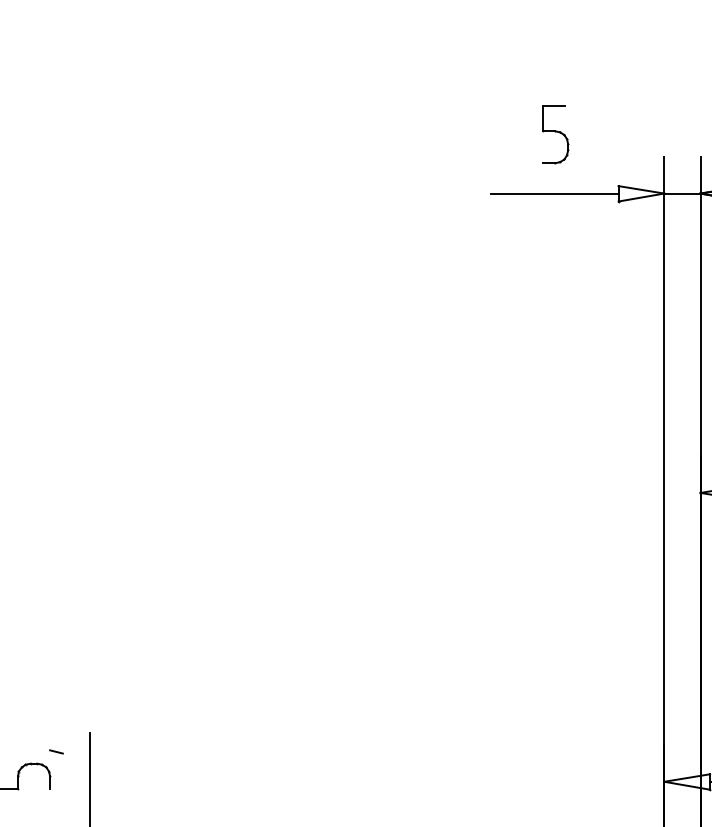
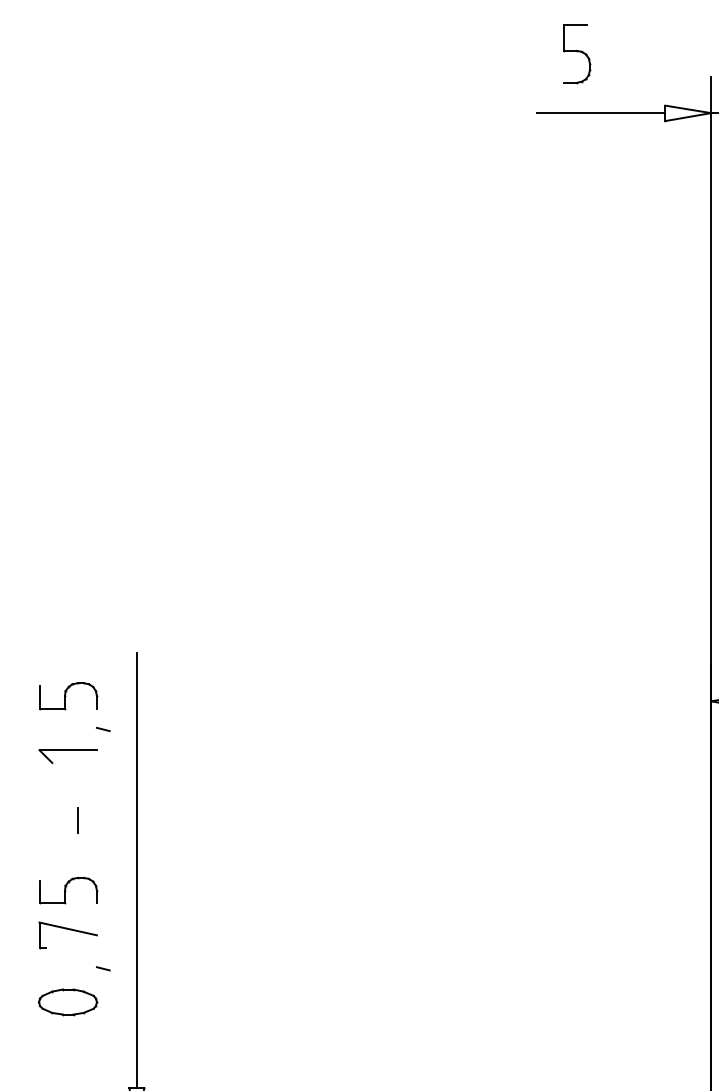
part: (555, 134) -> (577, 54), moved
line: (56, 750) -> (103, 728), moved

